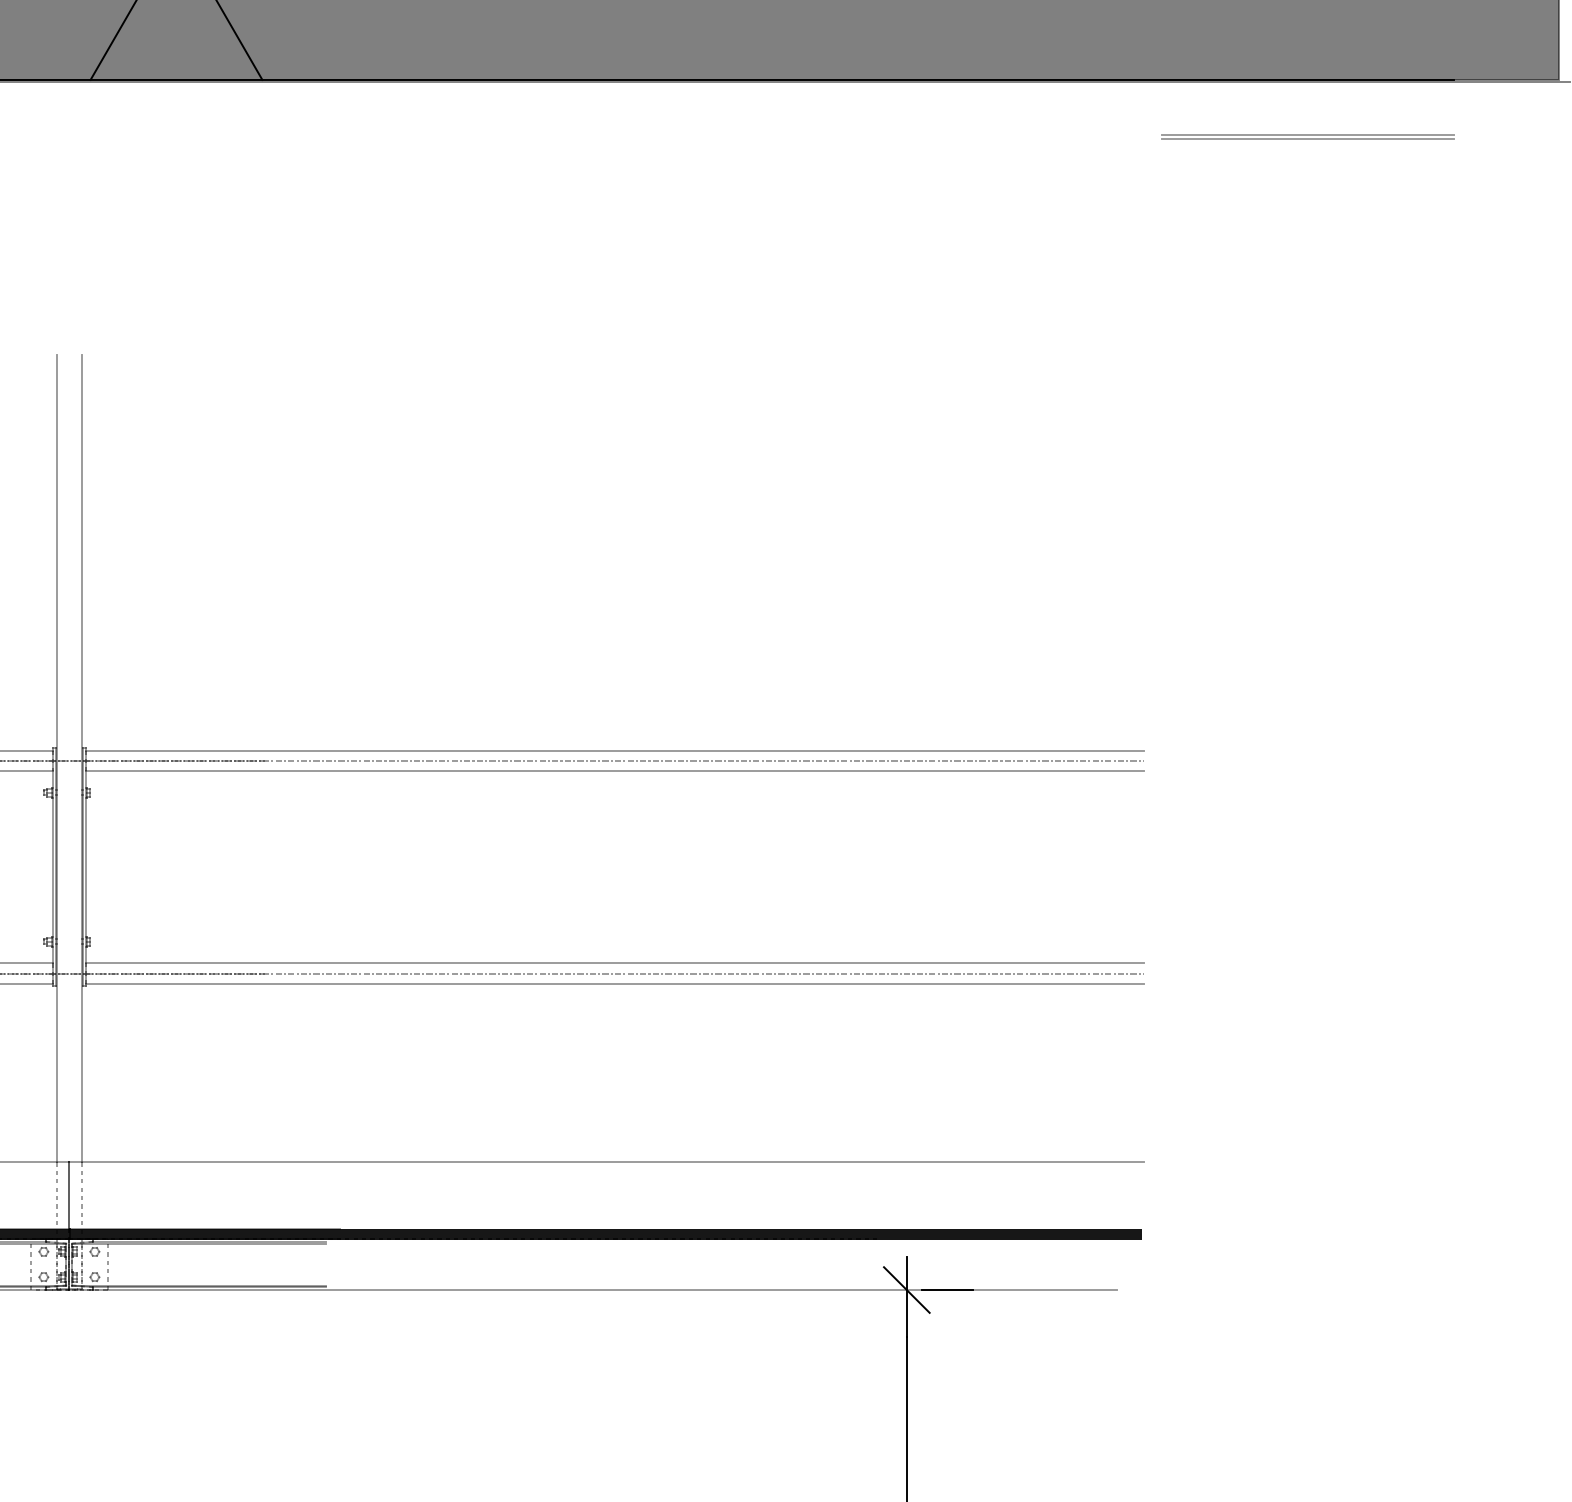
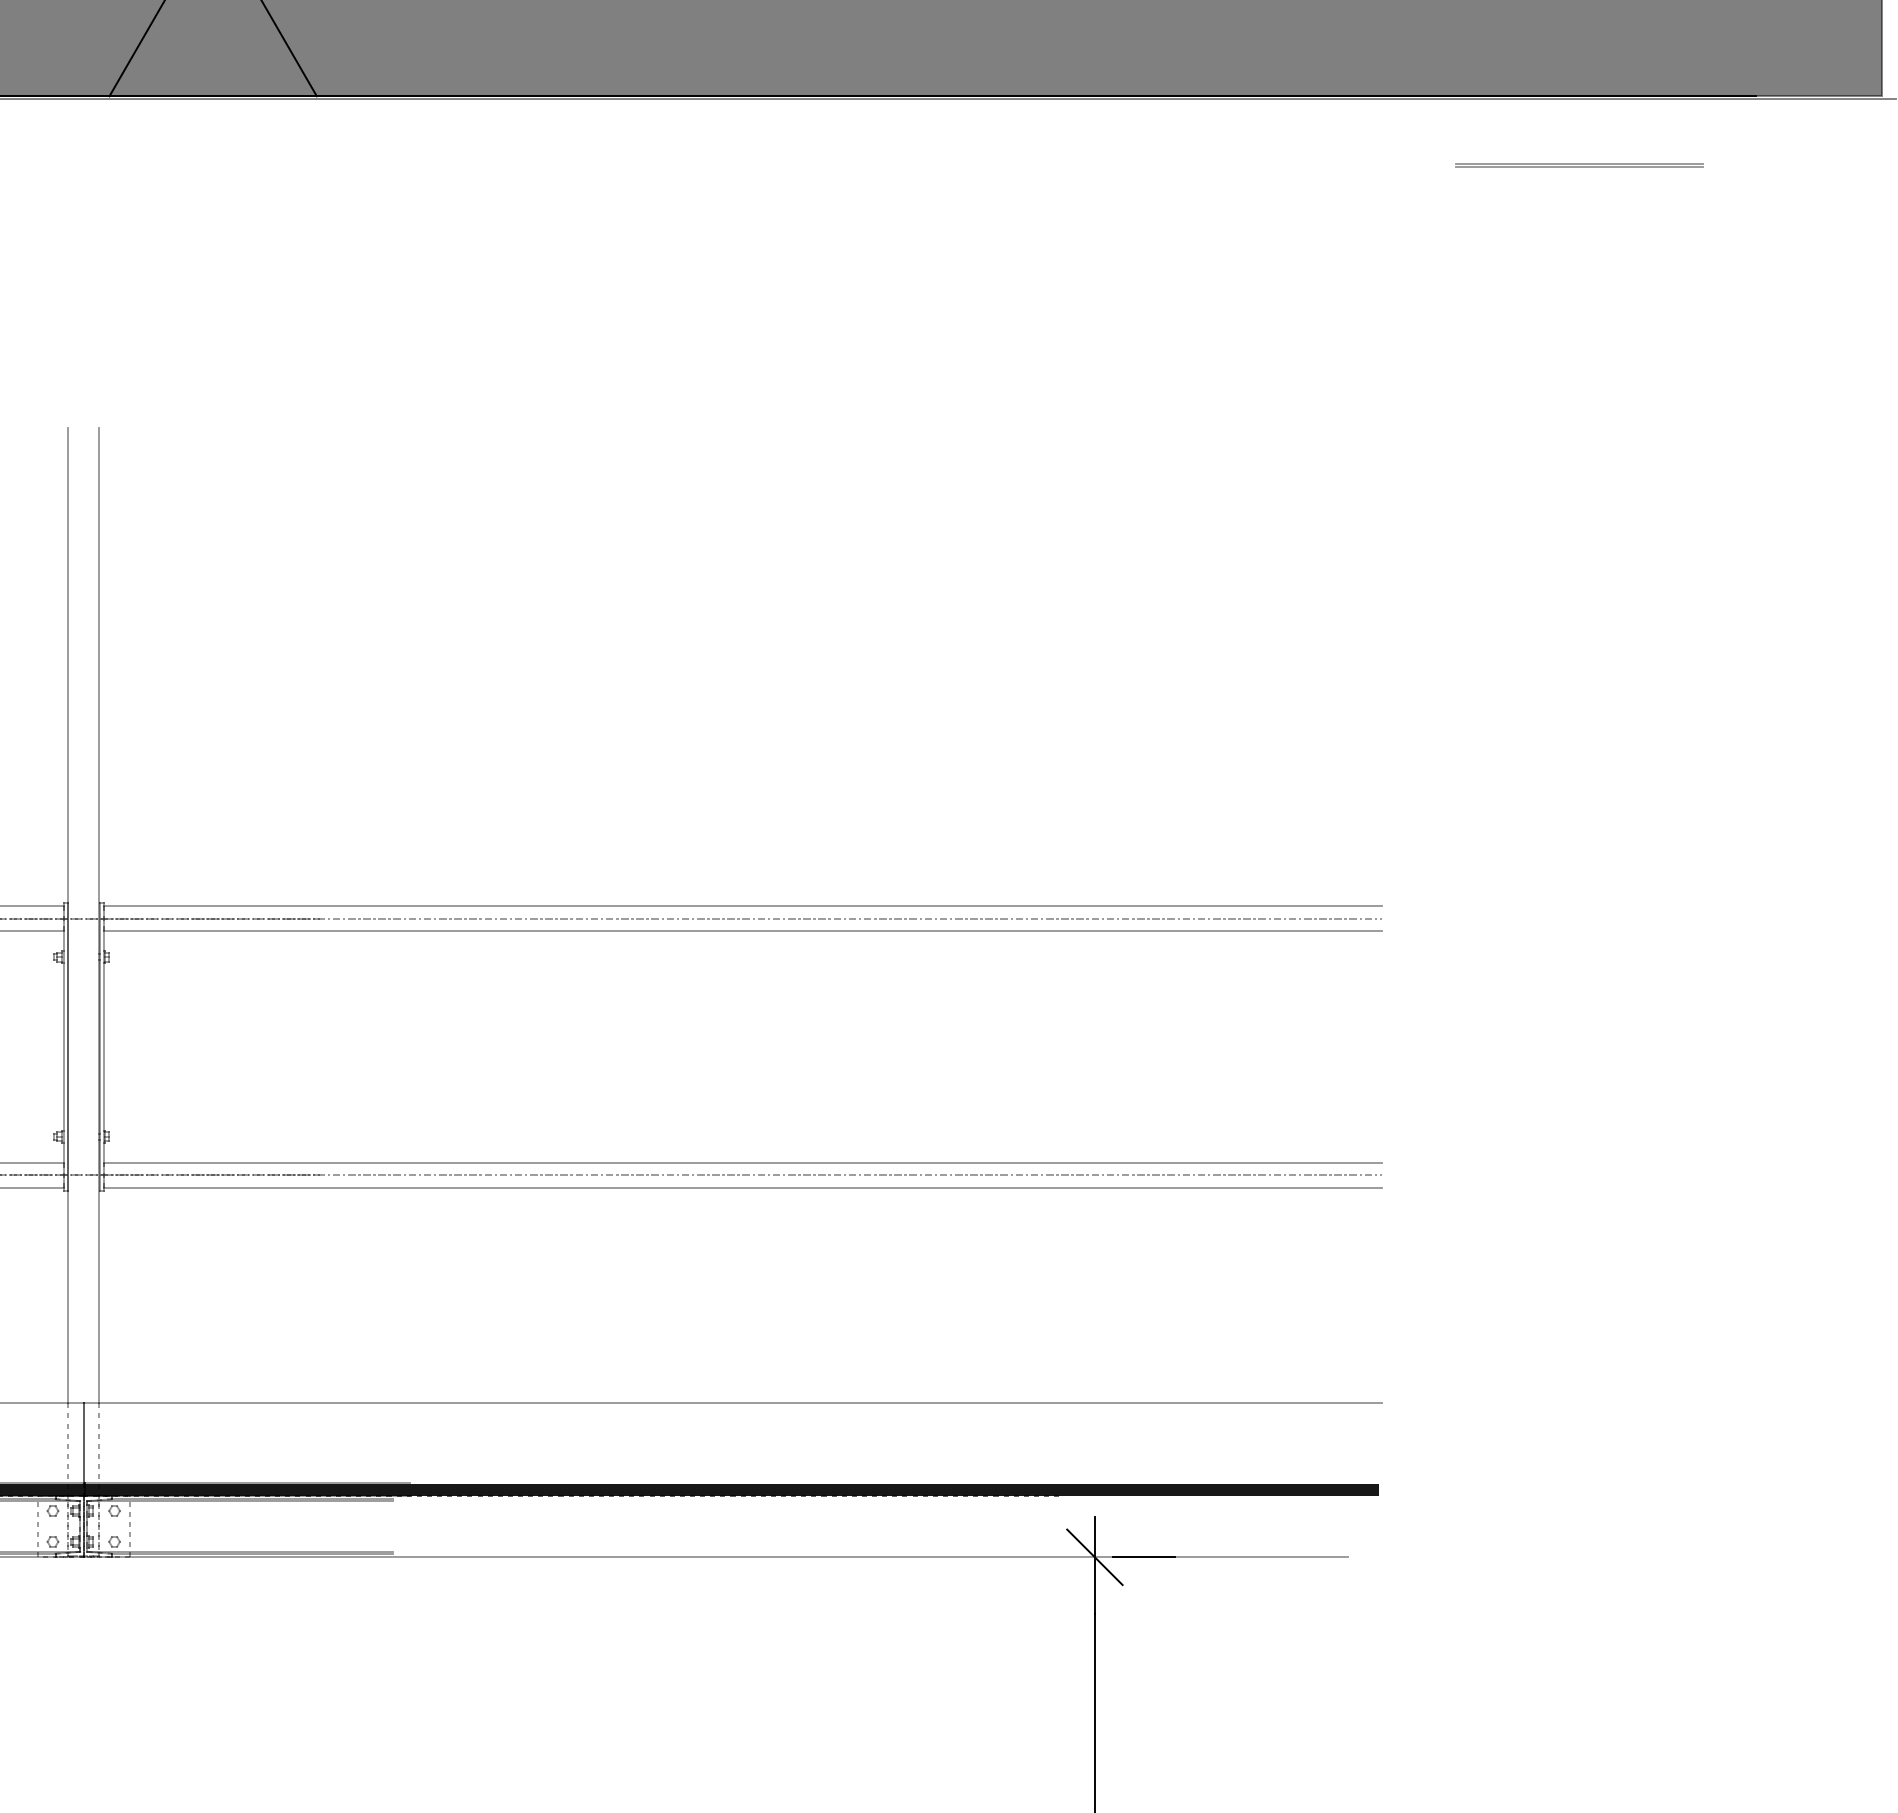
part: (1308, 137) -> (1579, 165), size x0.7

